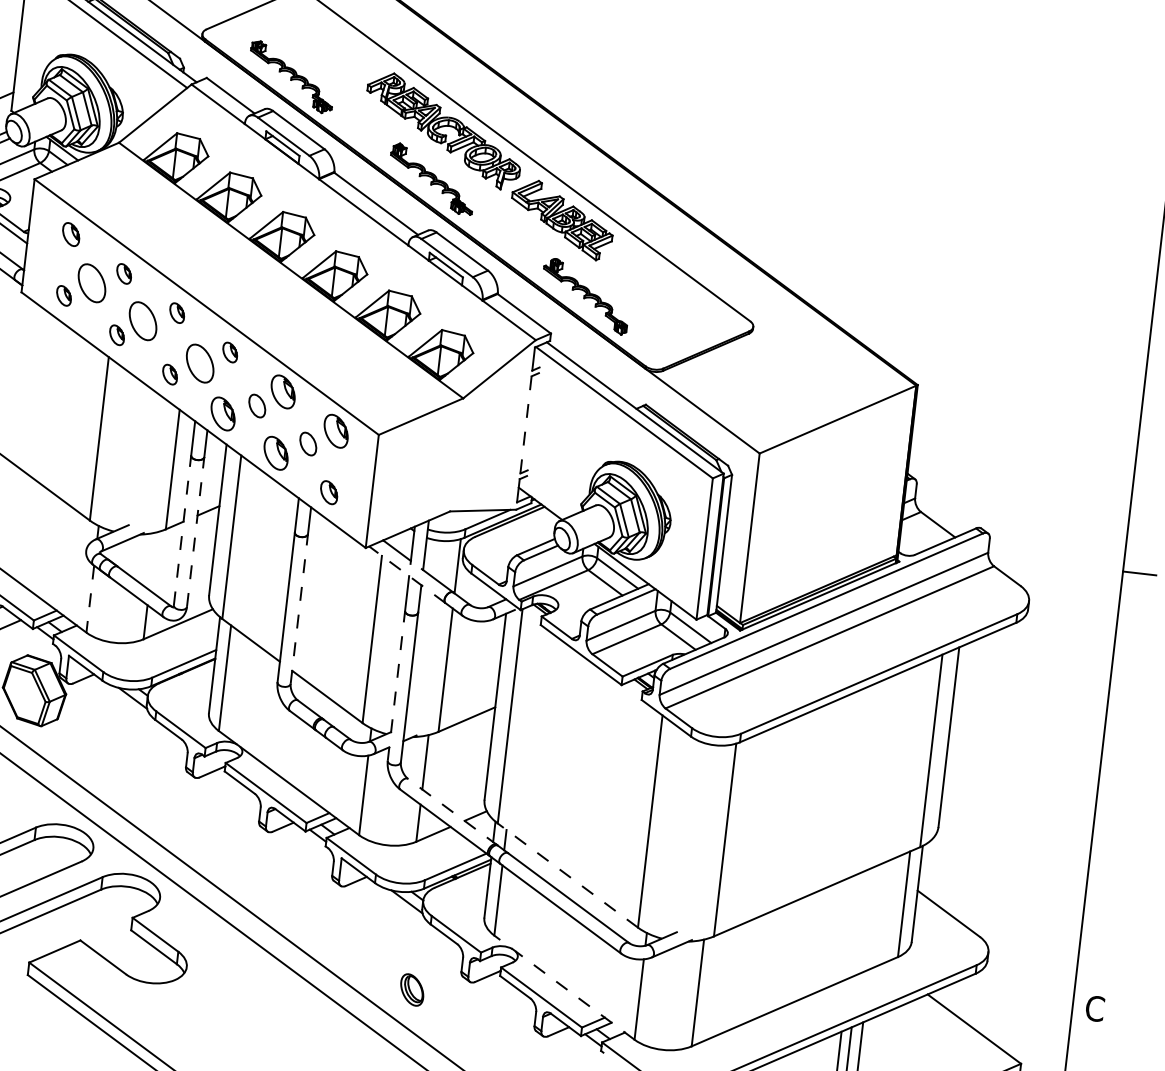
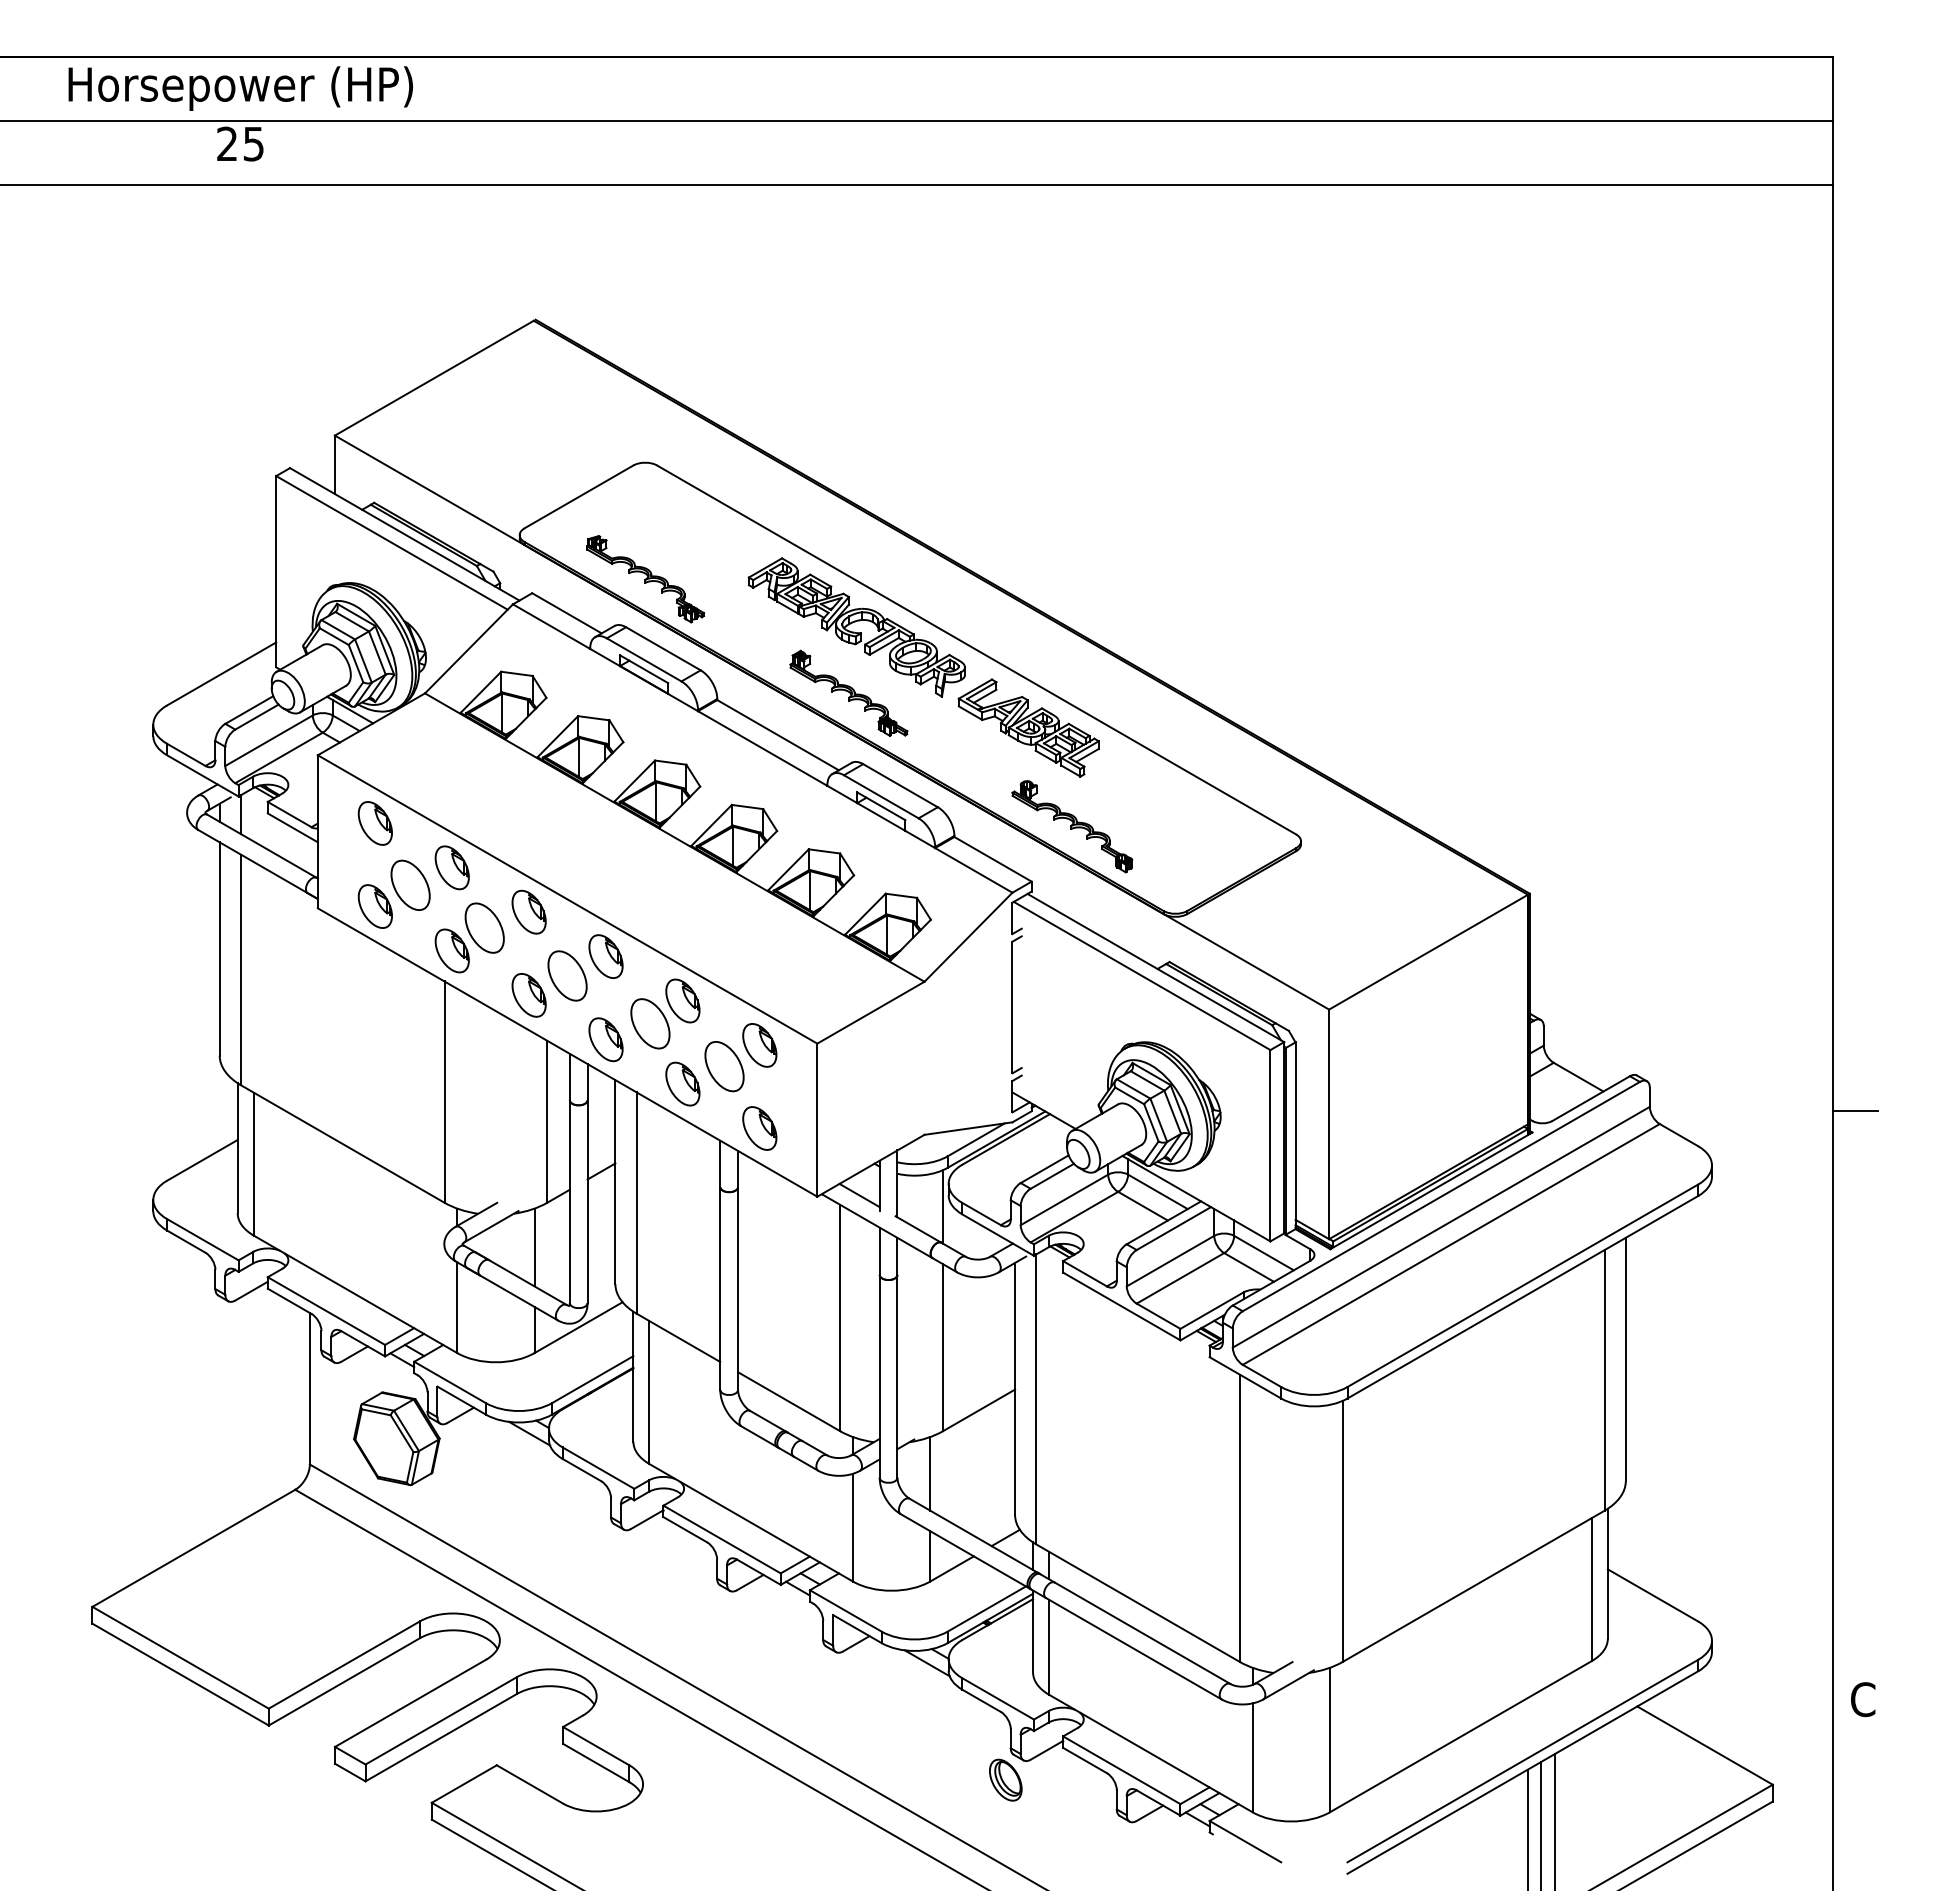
part: (70, 234) -> (374, 823), size x1.43
part: (123, 273) -> (451, 867), size x1.67
part: (63, 295) -> (374, 906), size x1.67
part: (176, 312) -> (528, 911), size x1.67
part: (116, 334) -> (451, 950), size x1.67
part: (229, 352) -> (605, 956), size x1.67
part: (169, 374) -> (528, 995), size x1.67
part: (257, 405) -> (650, 1023), size x1.67
line: (526, 424) -> (1012, 1007), dashed -> solid
part: (308, 443) -> (724, 1066), size x1.67
part: (328, 492) -> (759, 1128), size x1.43
line: (182, 530) -> (569, 1201), dashed -> solid
line: (195, 531) -> (587, 1201), dashed -> solid
line: (152, 561) -> (534, 1247), added
line: (407, 575) -> (877, 1226), dashed -> solid
line: (90, 599) -> (457, 1308), dashed -> solid
line: (299, 609) -> (738, 1288), dashed -> solid
line: (396, 685) -> (879, 1375), dashed -> solid
line: (452, 812) -> (974, 1536), dashed -> solid
line: (567, 874) -> (1137, 1602), dashed -> solid
line: (564, 987) -> (1150, 1753), dashed -> solid
part: (412, 989) -> (1005, 1779), moved

